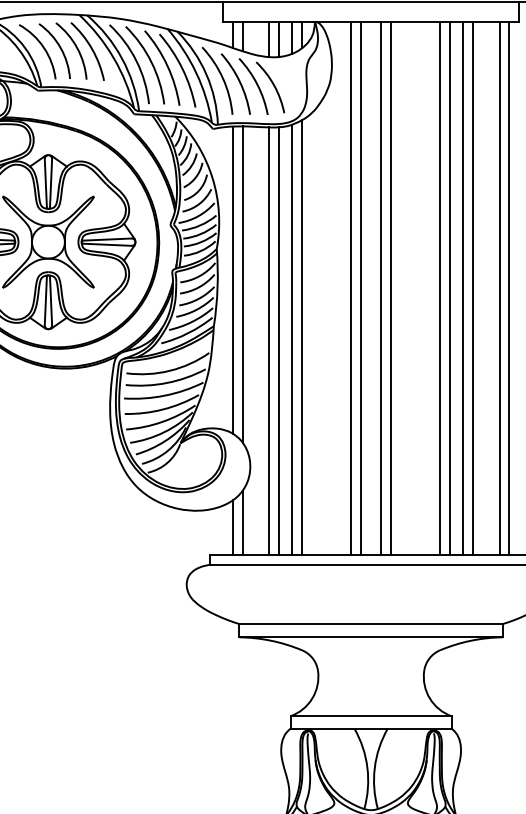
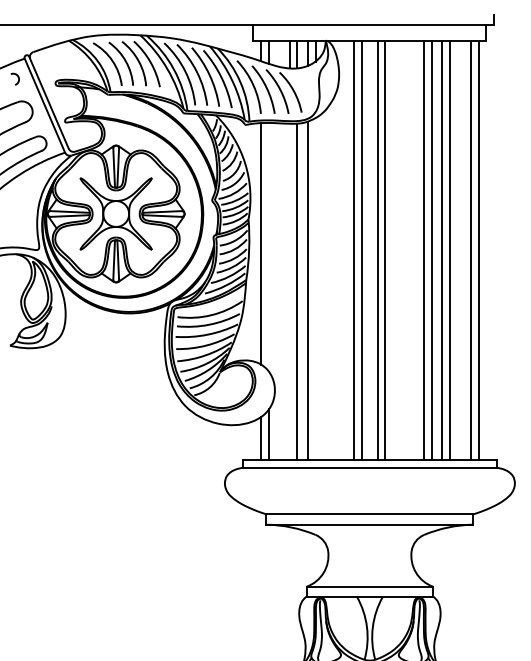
line: (242, 283) -> (268, 246), removed
line: (301, 336) -> (315, 288), removed
line: (268, 340) -> (289, 291), removed

